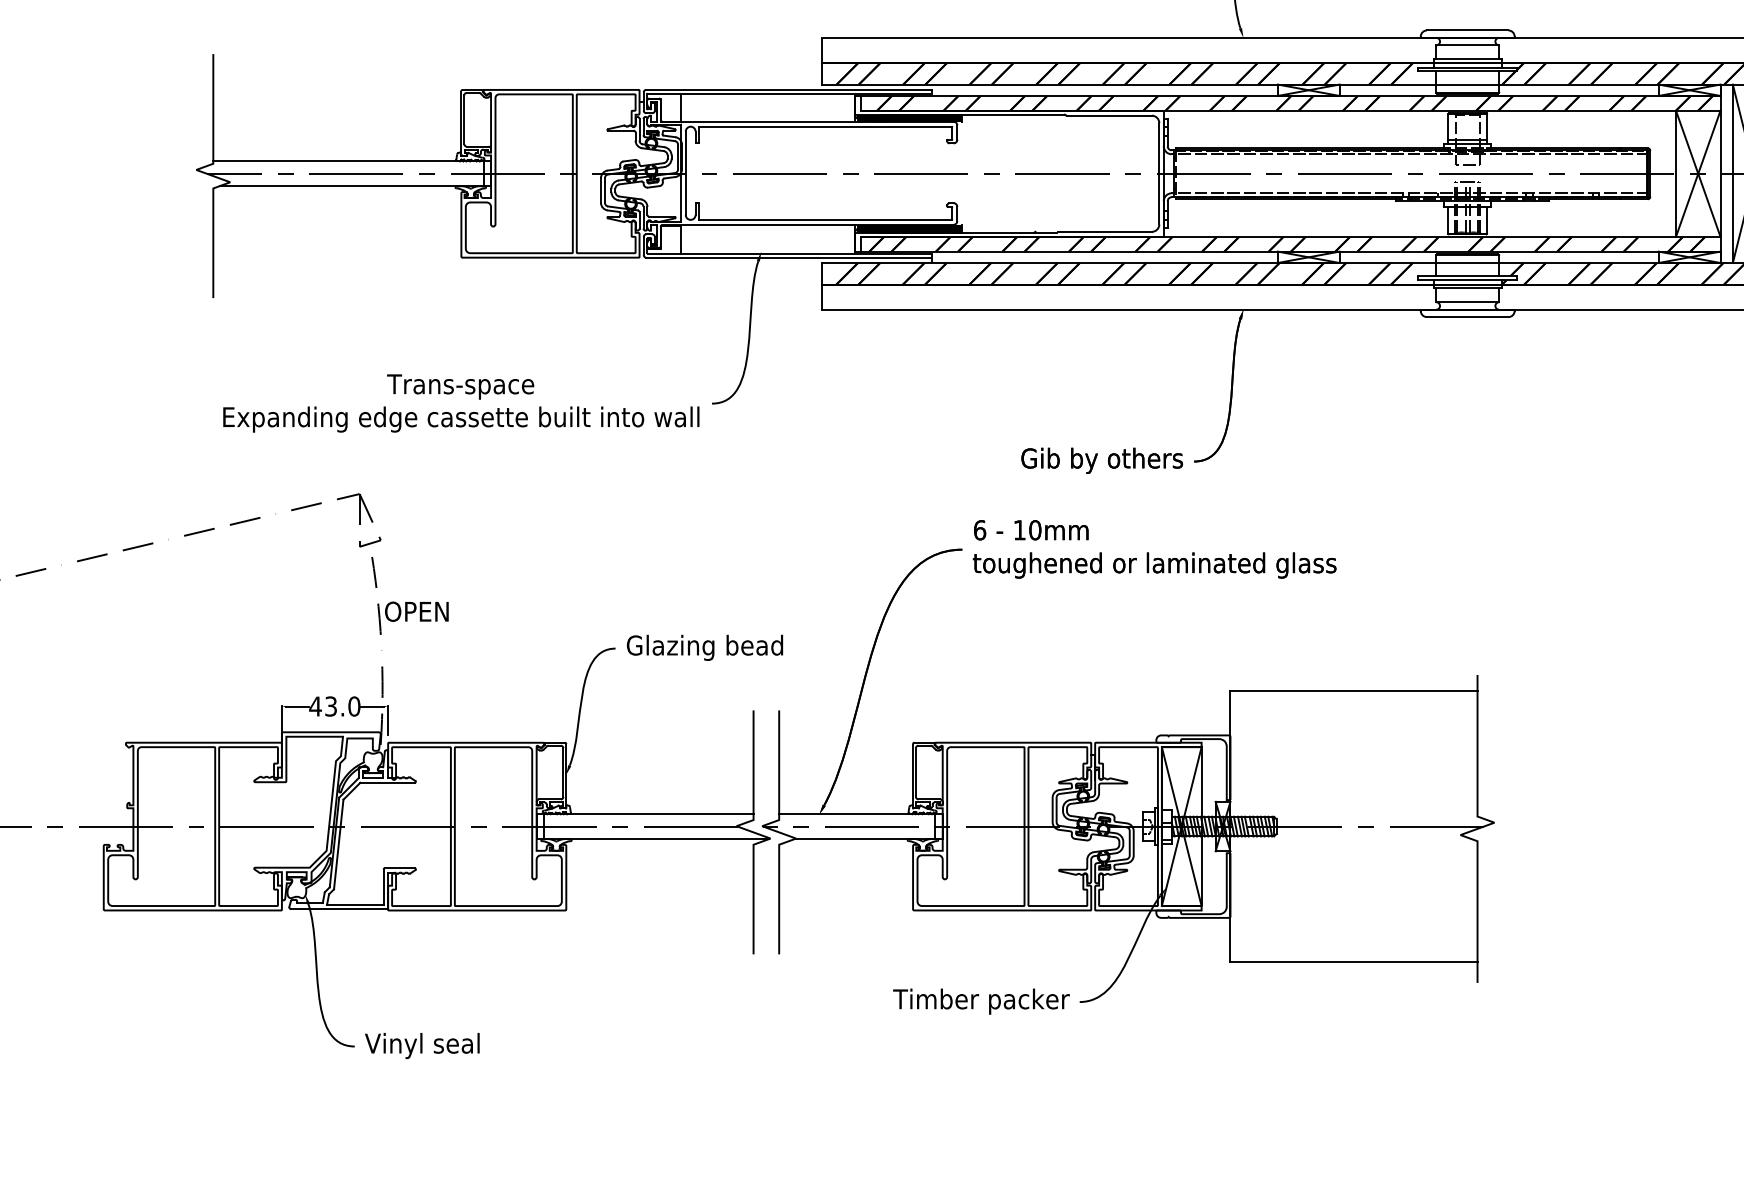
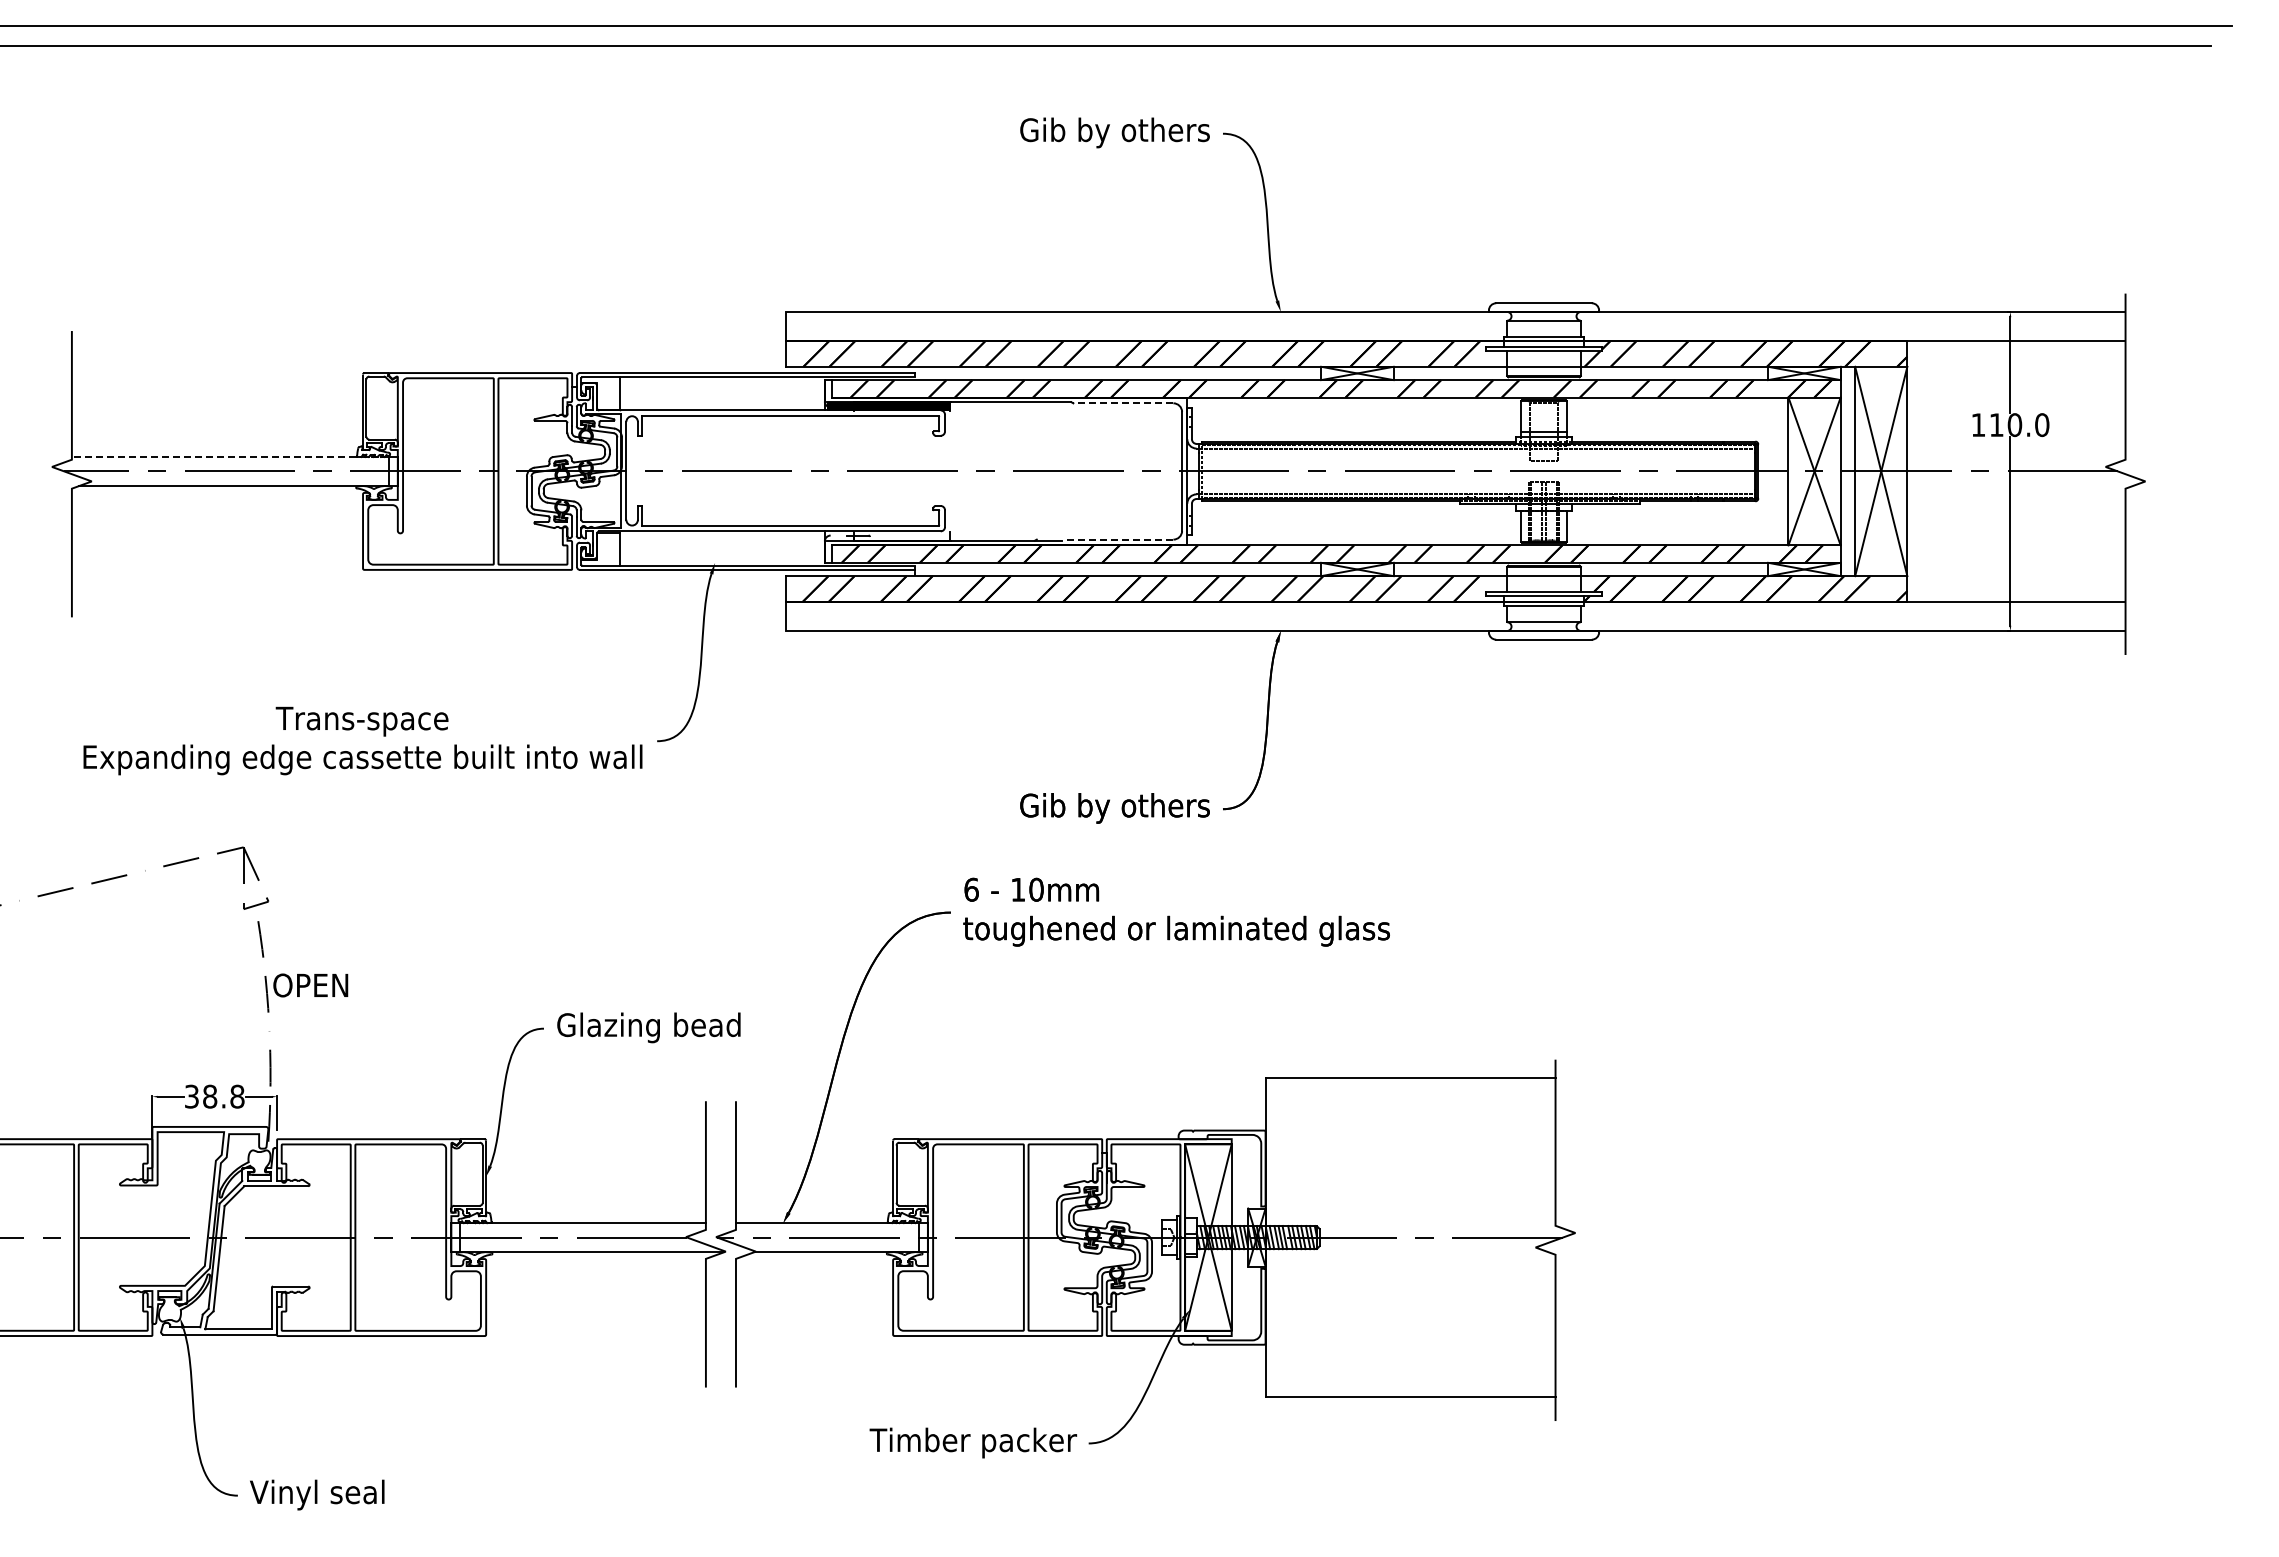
line: (1108, 115) -> (1122, 403), solid -> dashed
line: (348, 161) -> (230, 456), solid -> dashed
fill: (909, 228) -> (888, 535), removed
line: (1105, 231) -> (1118, 539), solid -> dashed
text: (334, 706) -> (214, 1096), 43.0 -> 38.8

